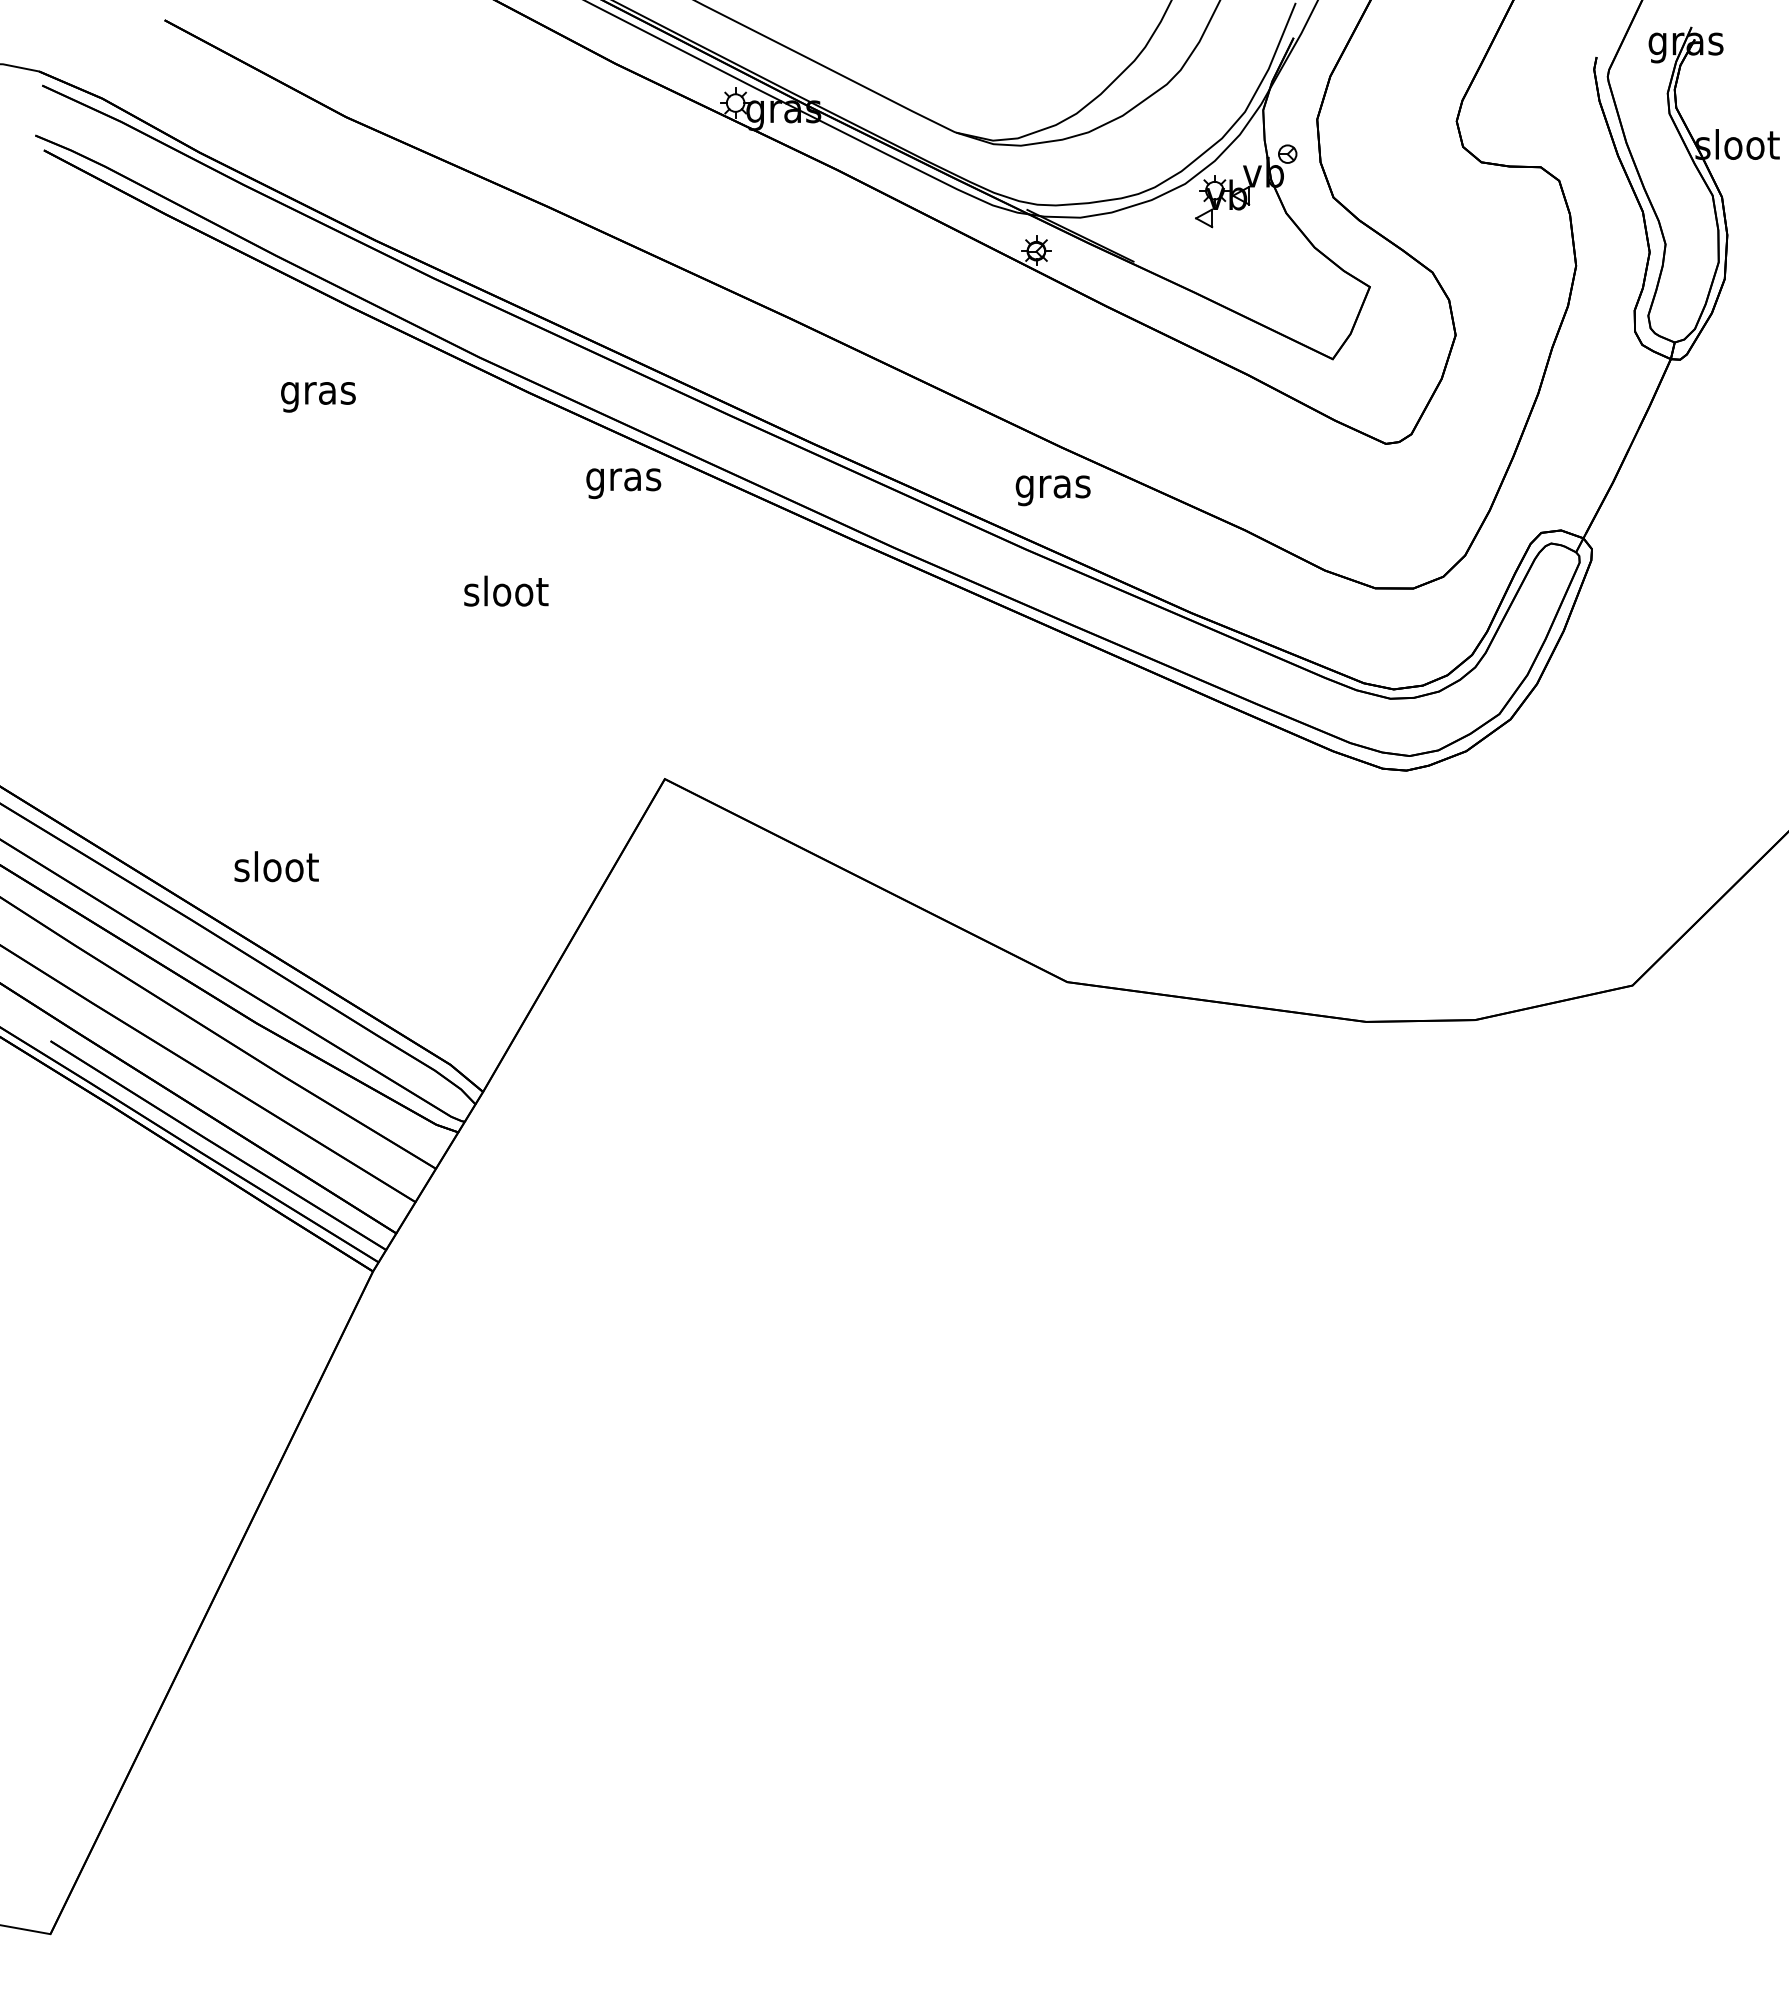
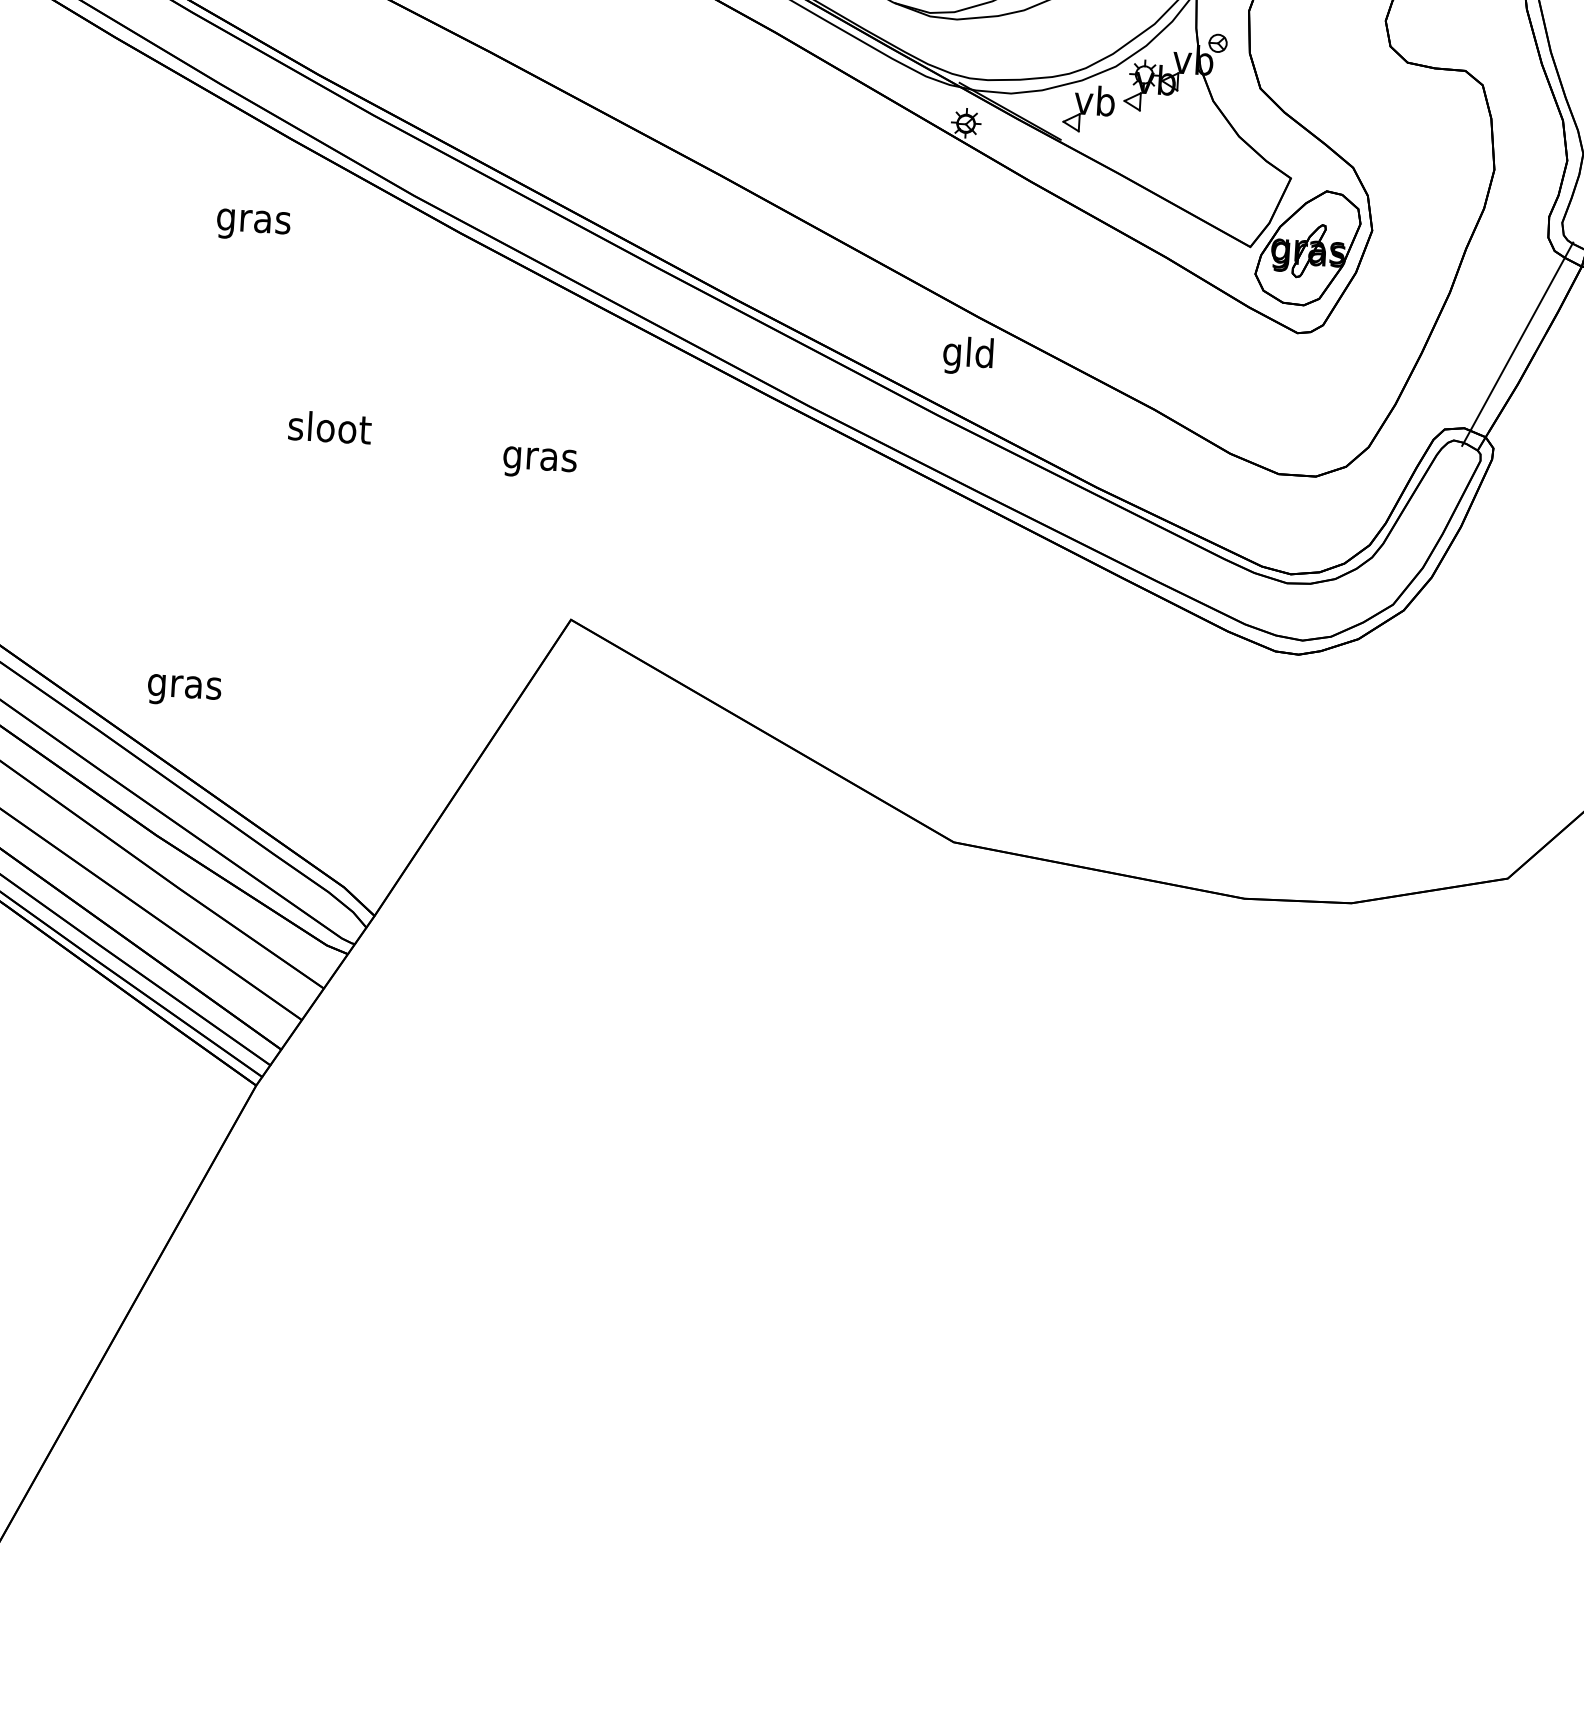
part: (1160, 228) -> (1089, 108), added
part: (1391, 356) -> (1308, 247), added
line: (1610, 441) -> (1517, 343), added
text: (623, 483) -> (539, 462), moved
text: (1052, 486) -> (968, 355), gras -> gld
text: (506, 590) -> (330, 426), moved
text: (276, 870) -> (184, 686), sloot -> gras

